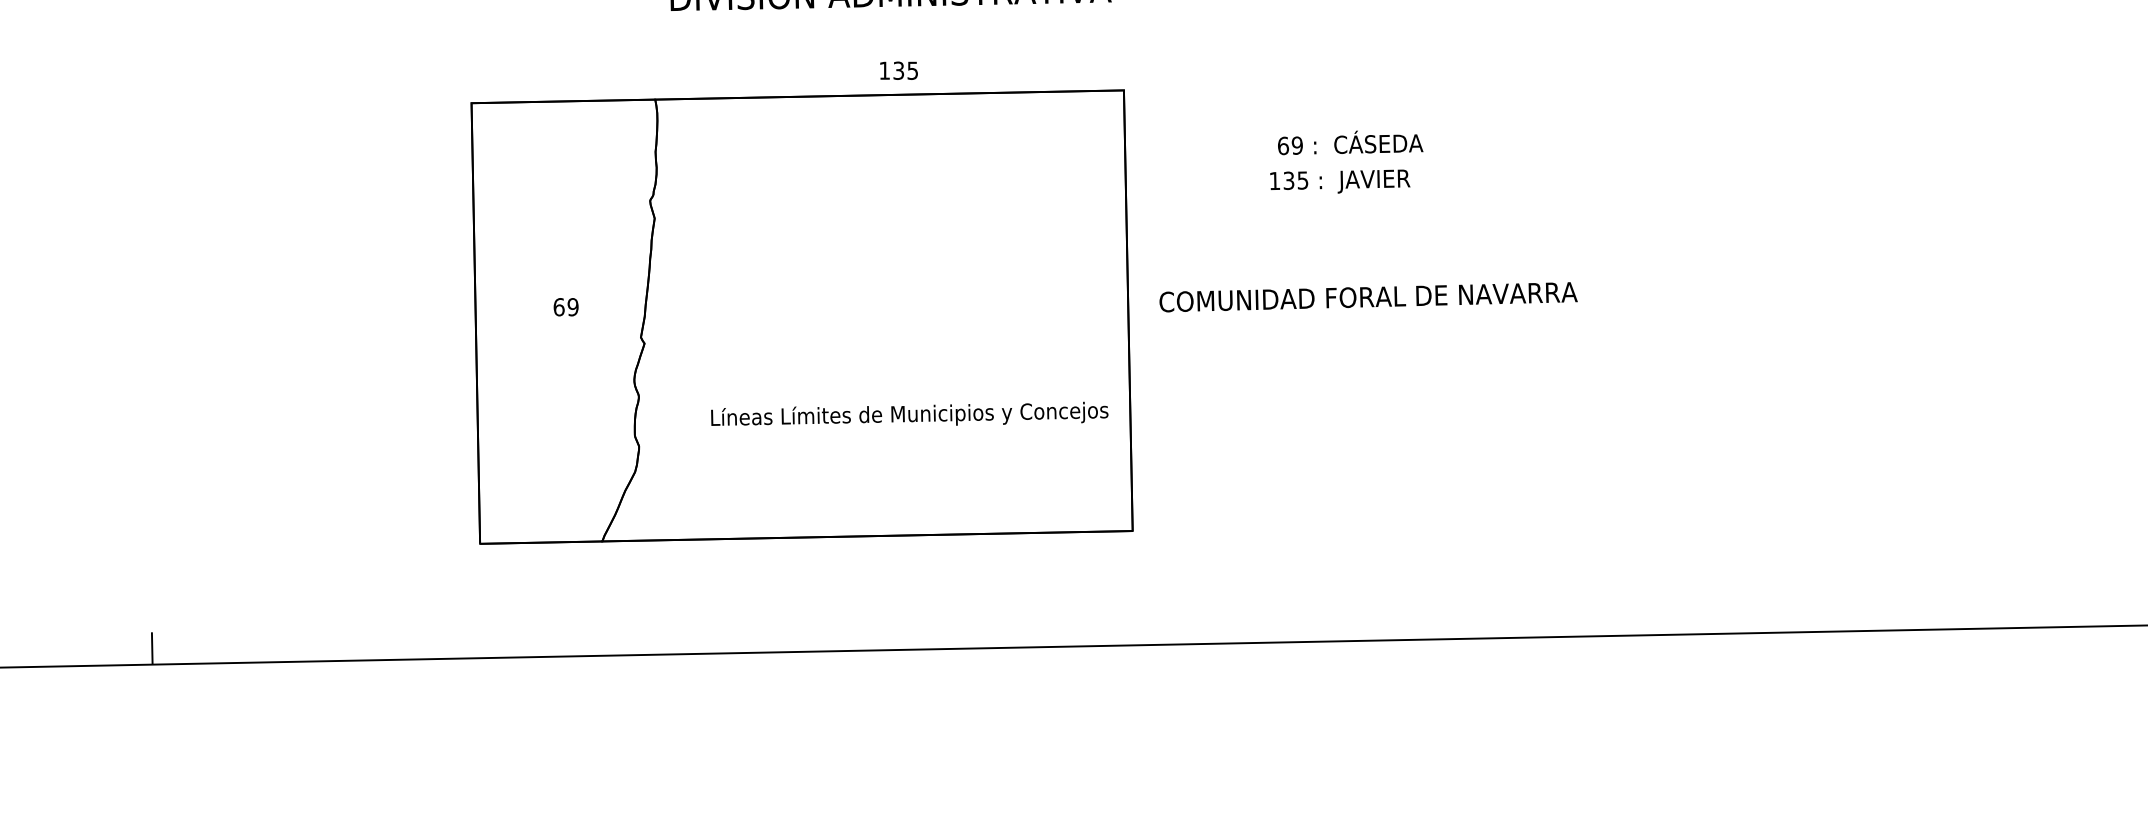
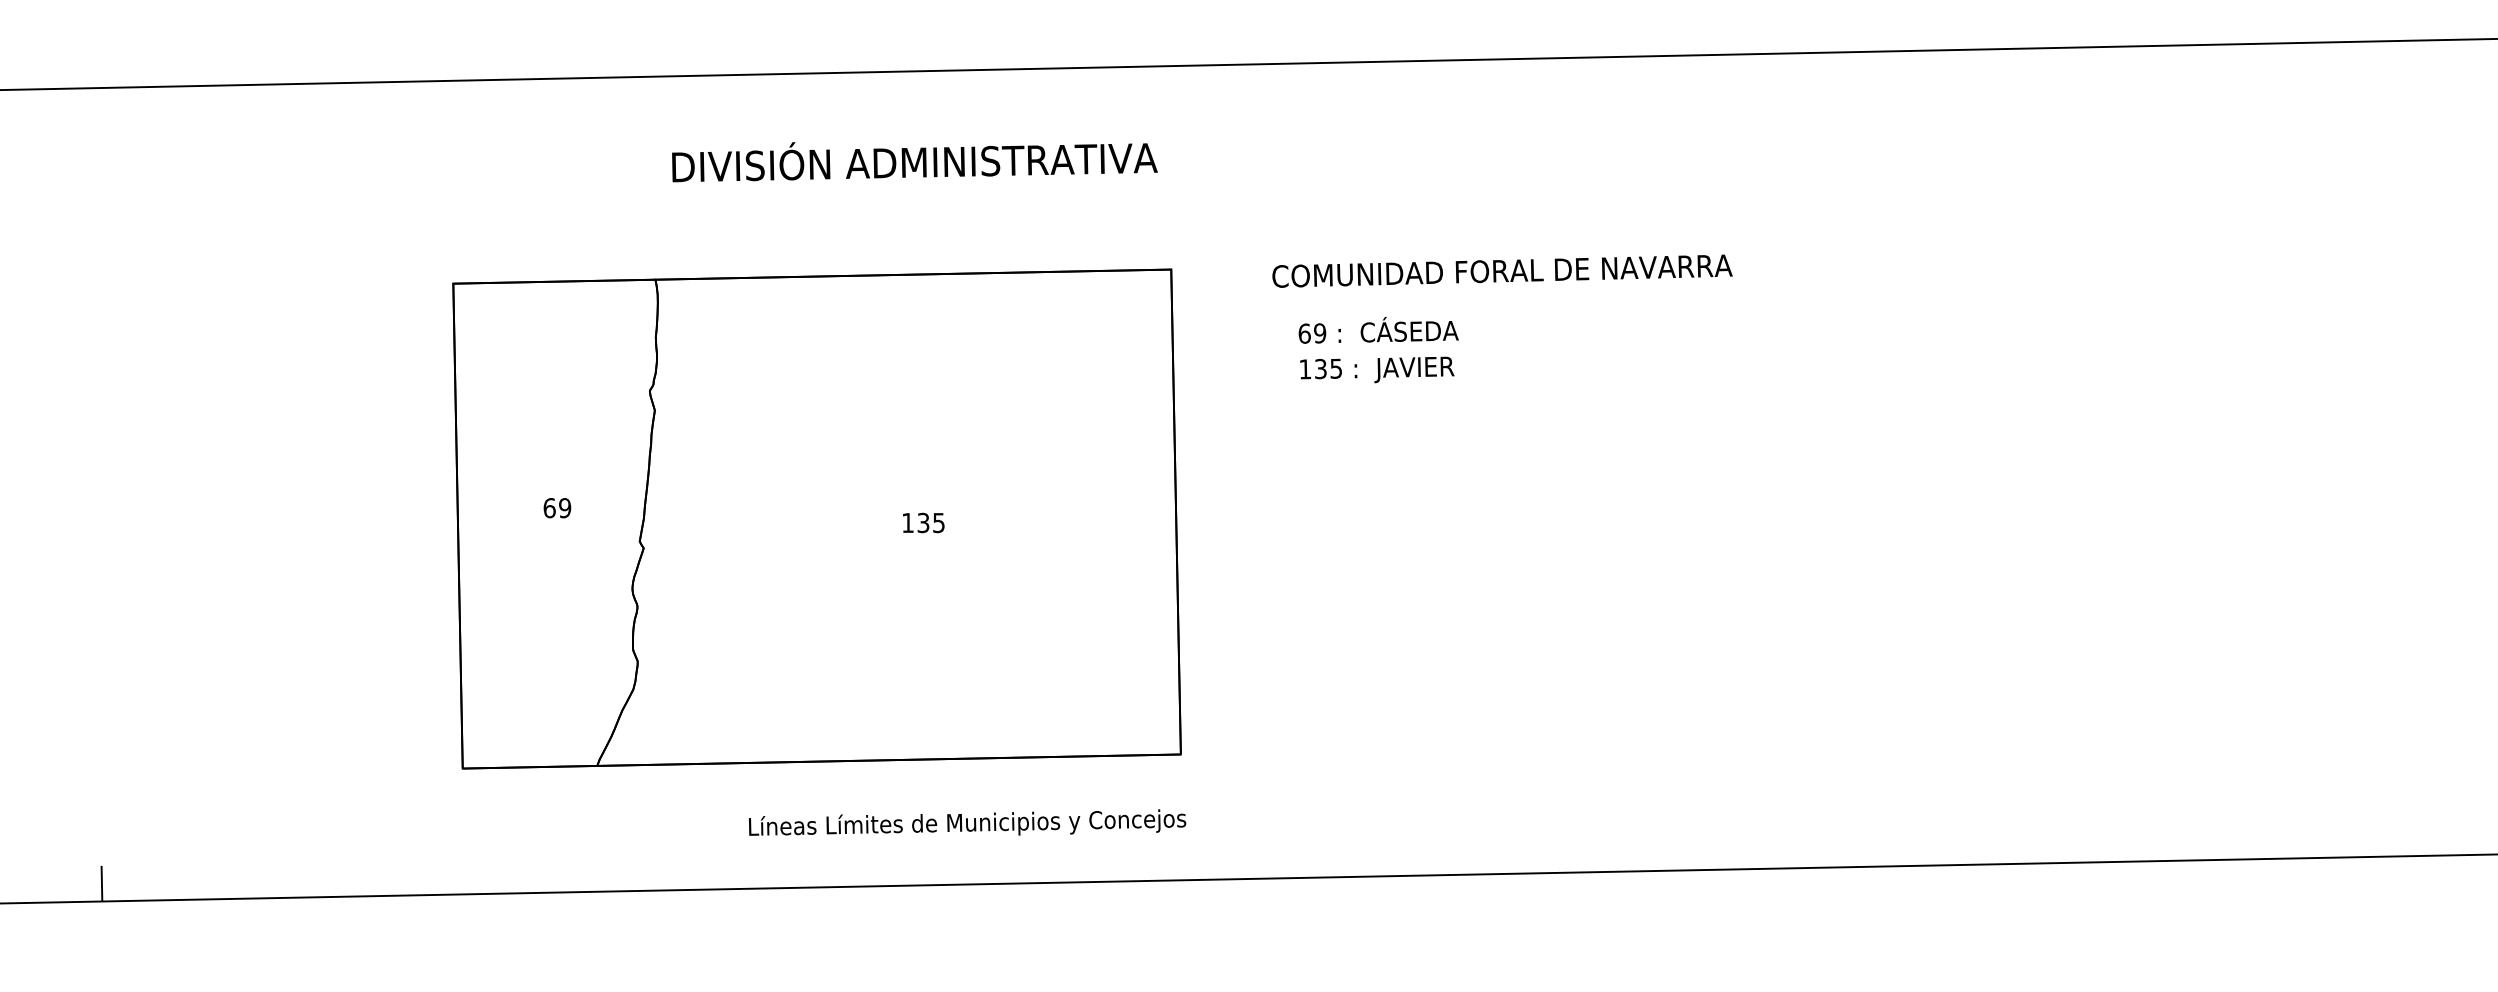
text: (898, 70) -> (923, 522), moved
text: (1350, 143) -> (1378, 330), moved
text: (1340, 181) -> (1377, 369), moved
text: (1368, 296) -> (1502, 270), moved
text: (909, 413) -> (967, 822), moved

